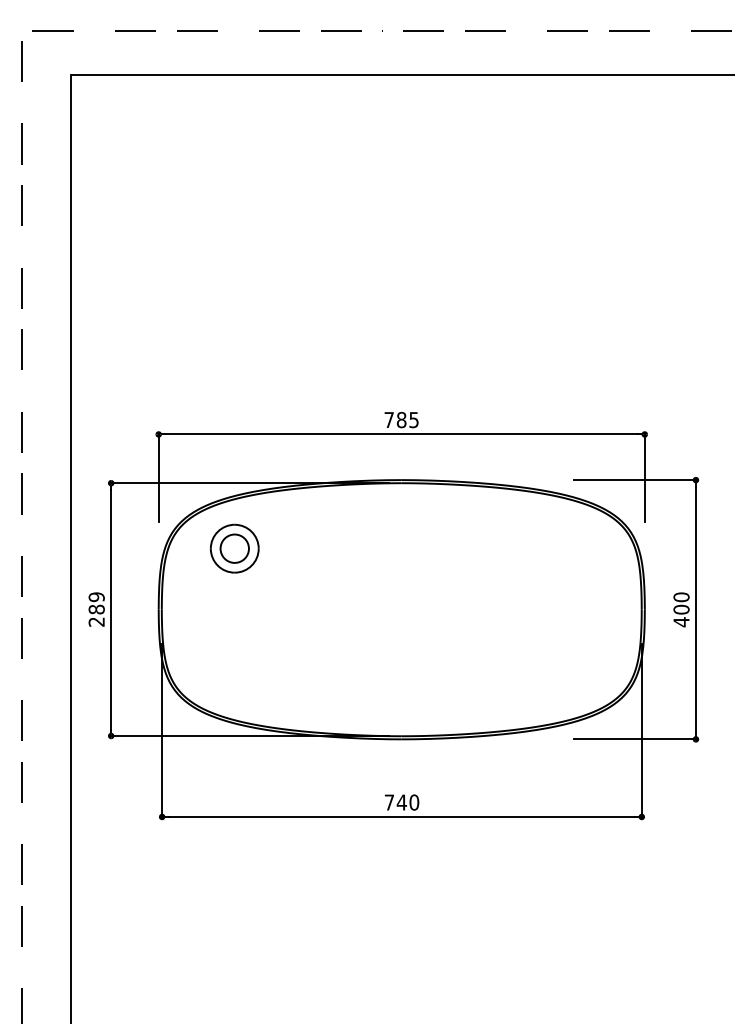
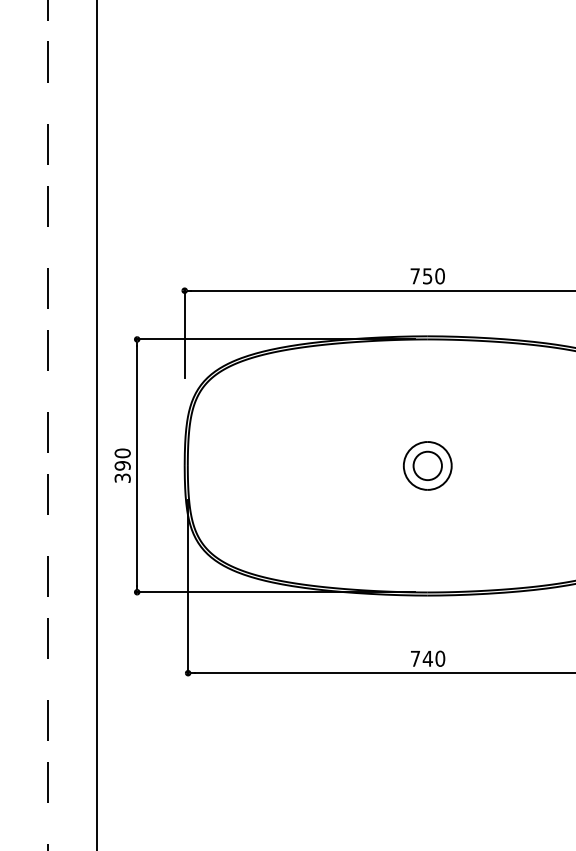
text: (407, 419) -> (433, 275), 785 -> 750
part: (234, 548) -> (427, 465), moved
text: (96, 609) -> (122, 465), 289 -> 390

